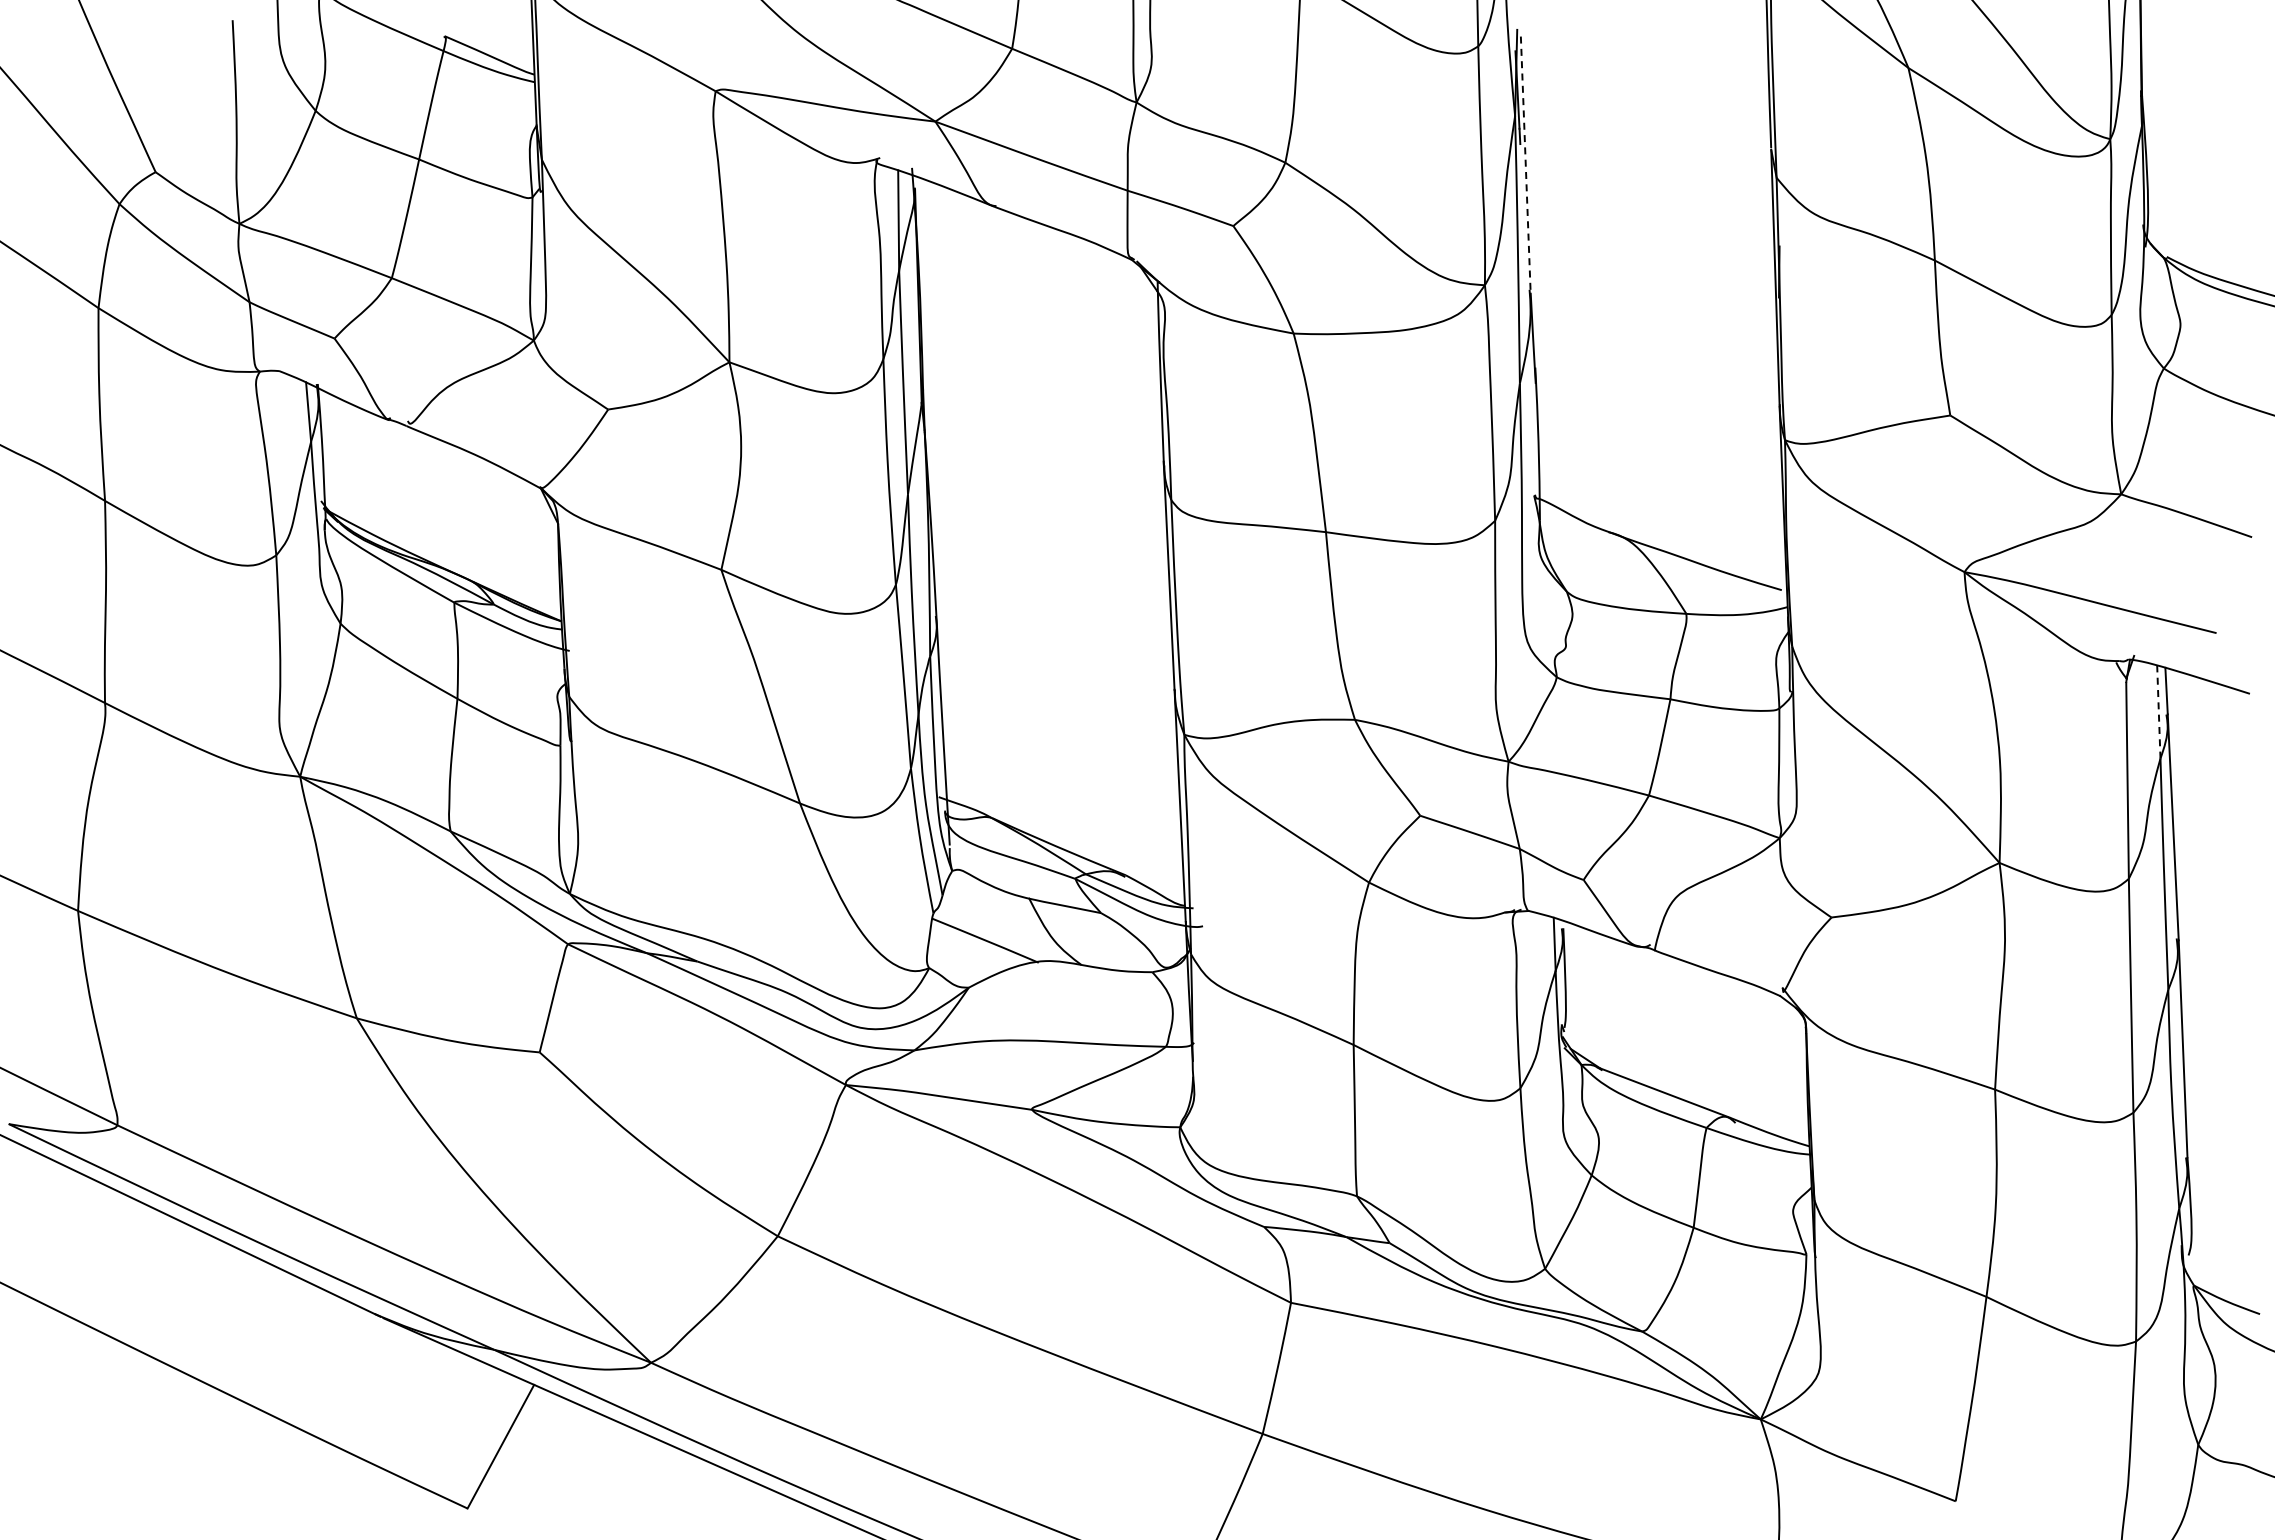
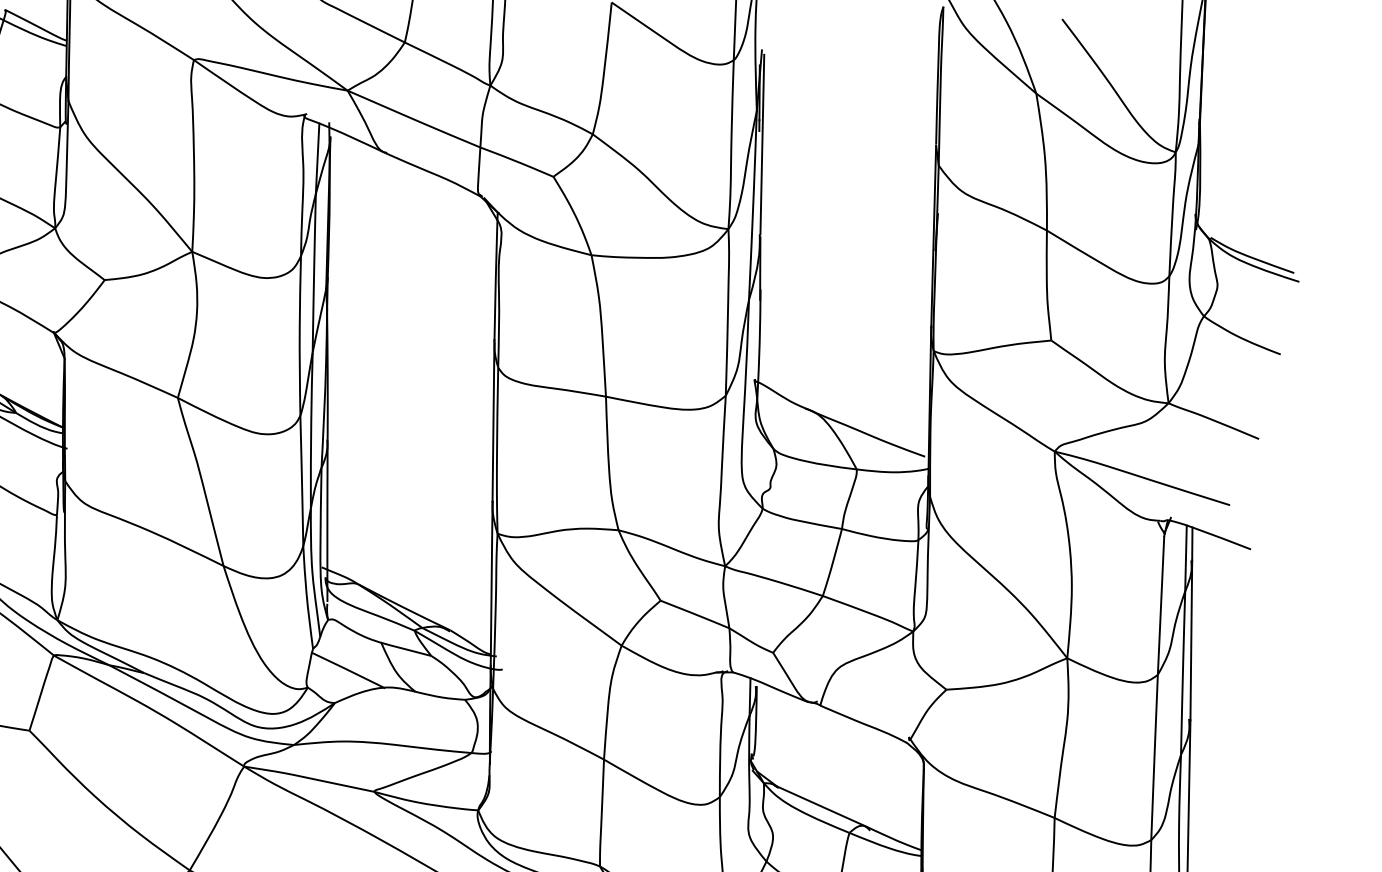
line: (1525, 162) -> (762, 144), dashed -> solid
line: (2158, 712) -> (1185, 558), dashed -> solid

